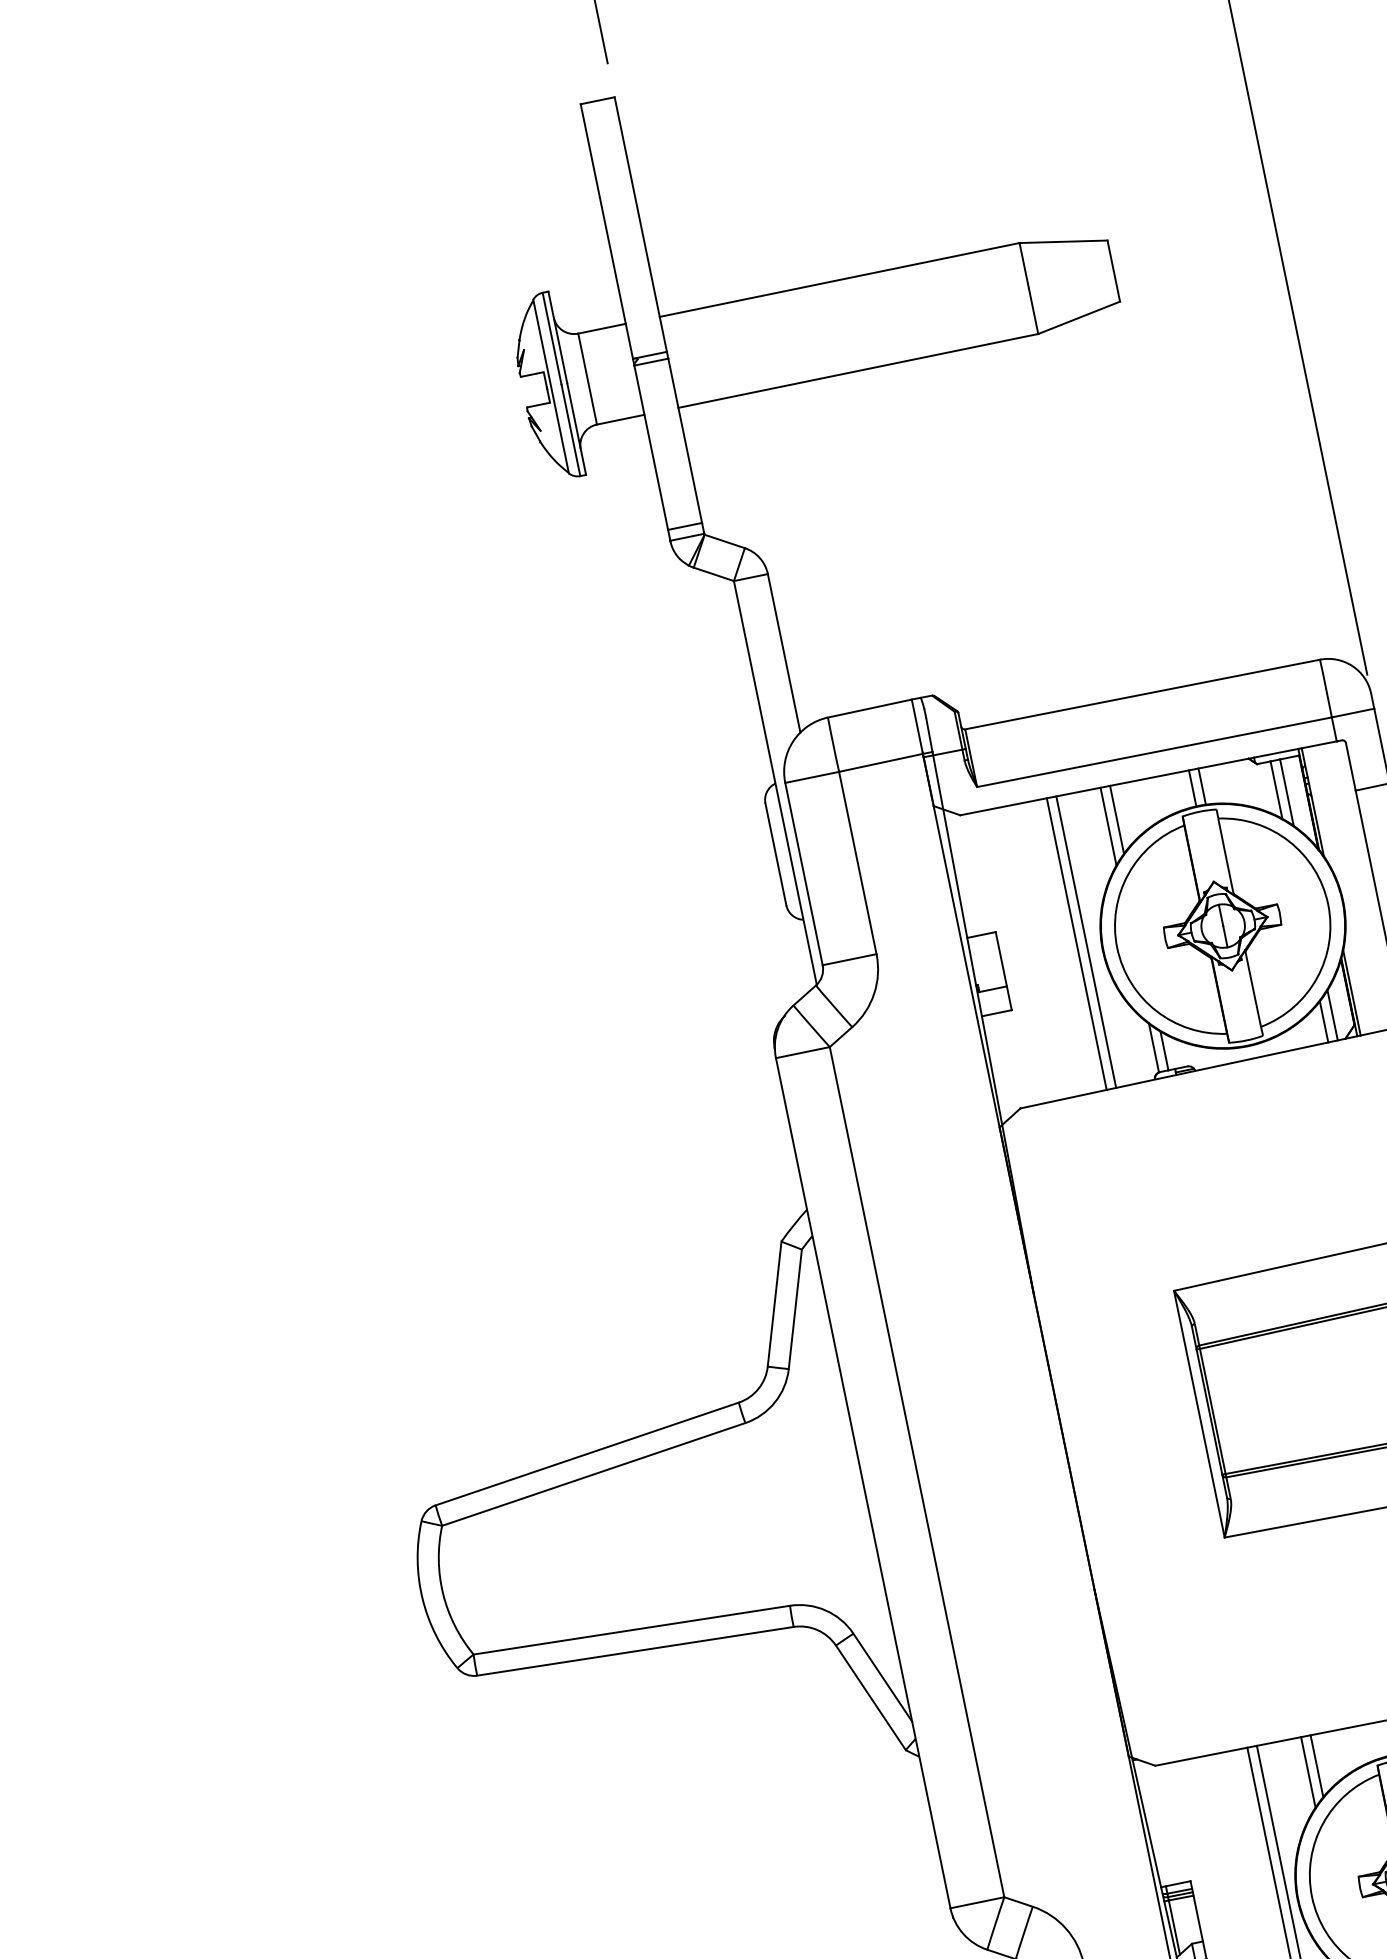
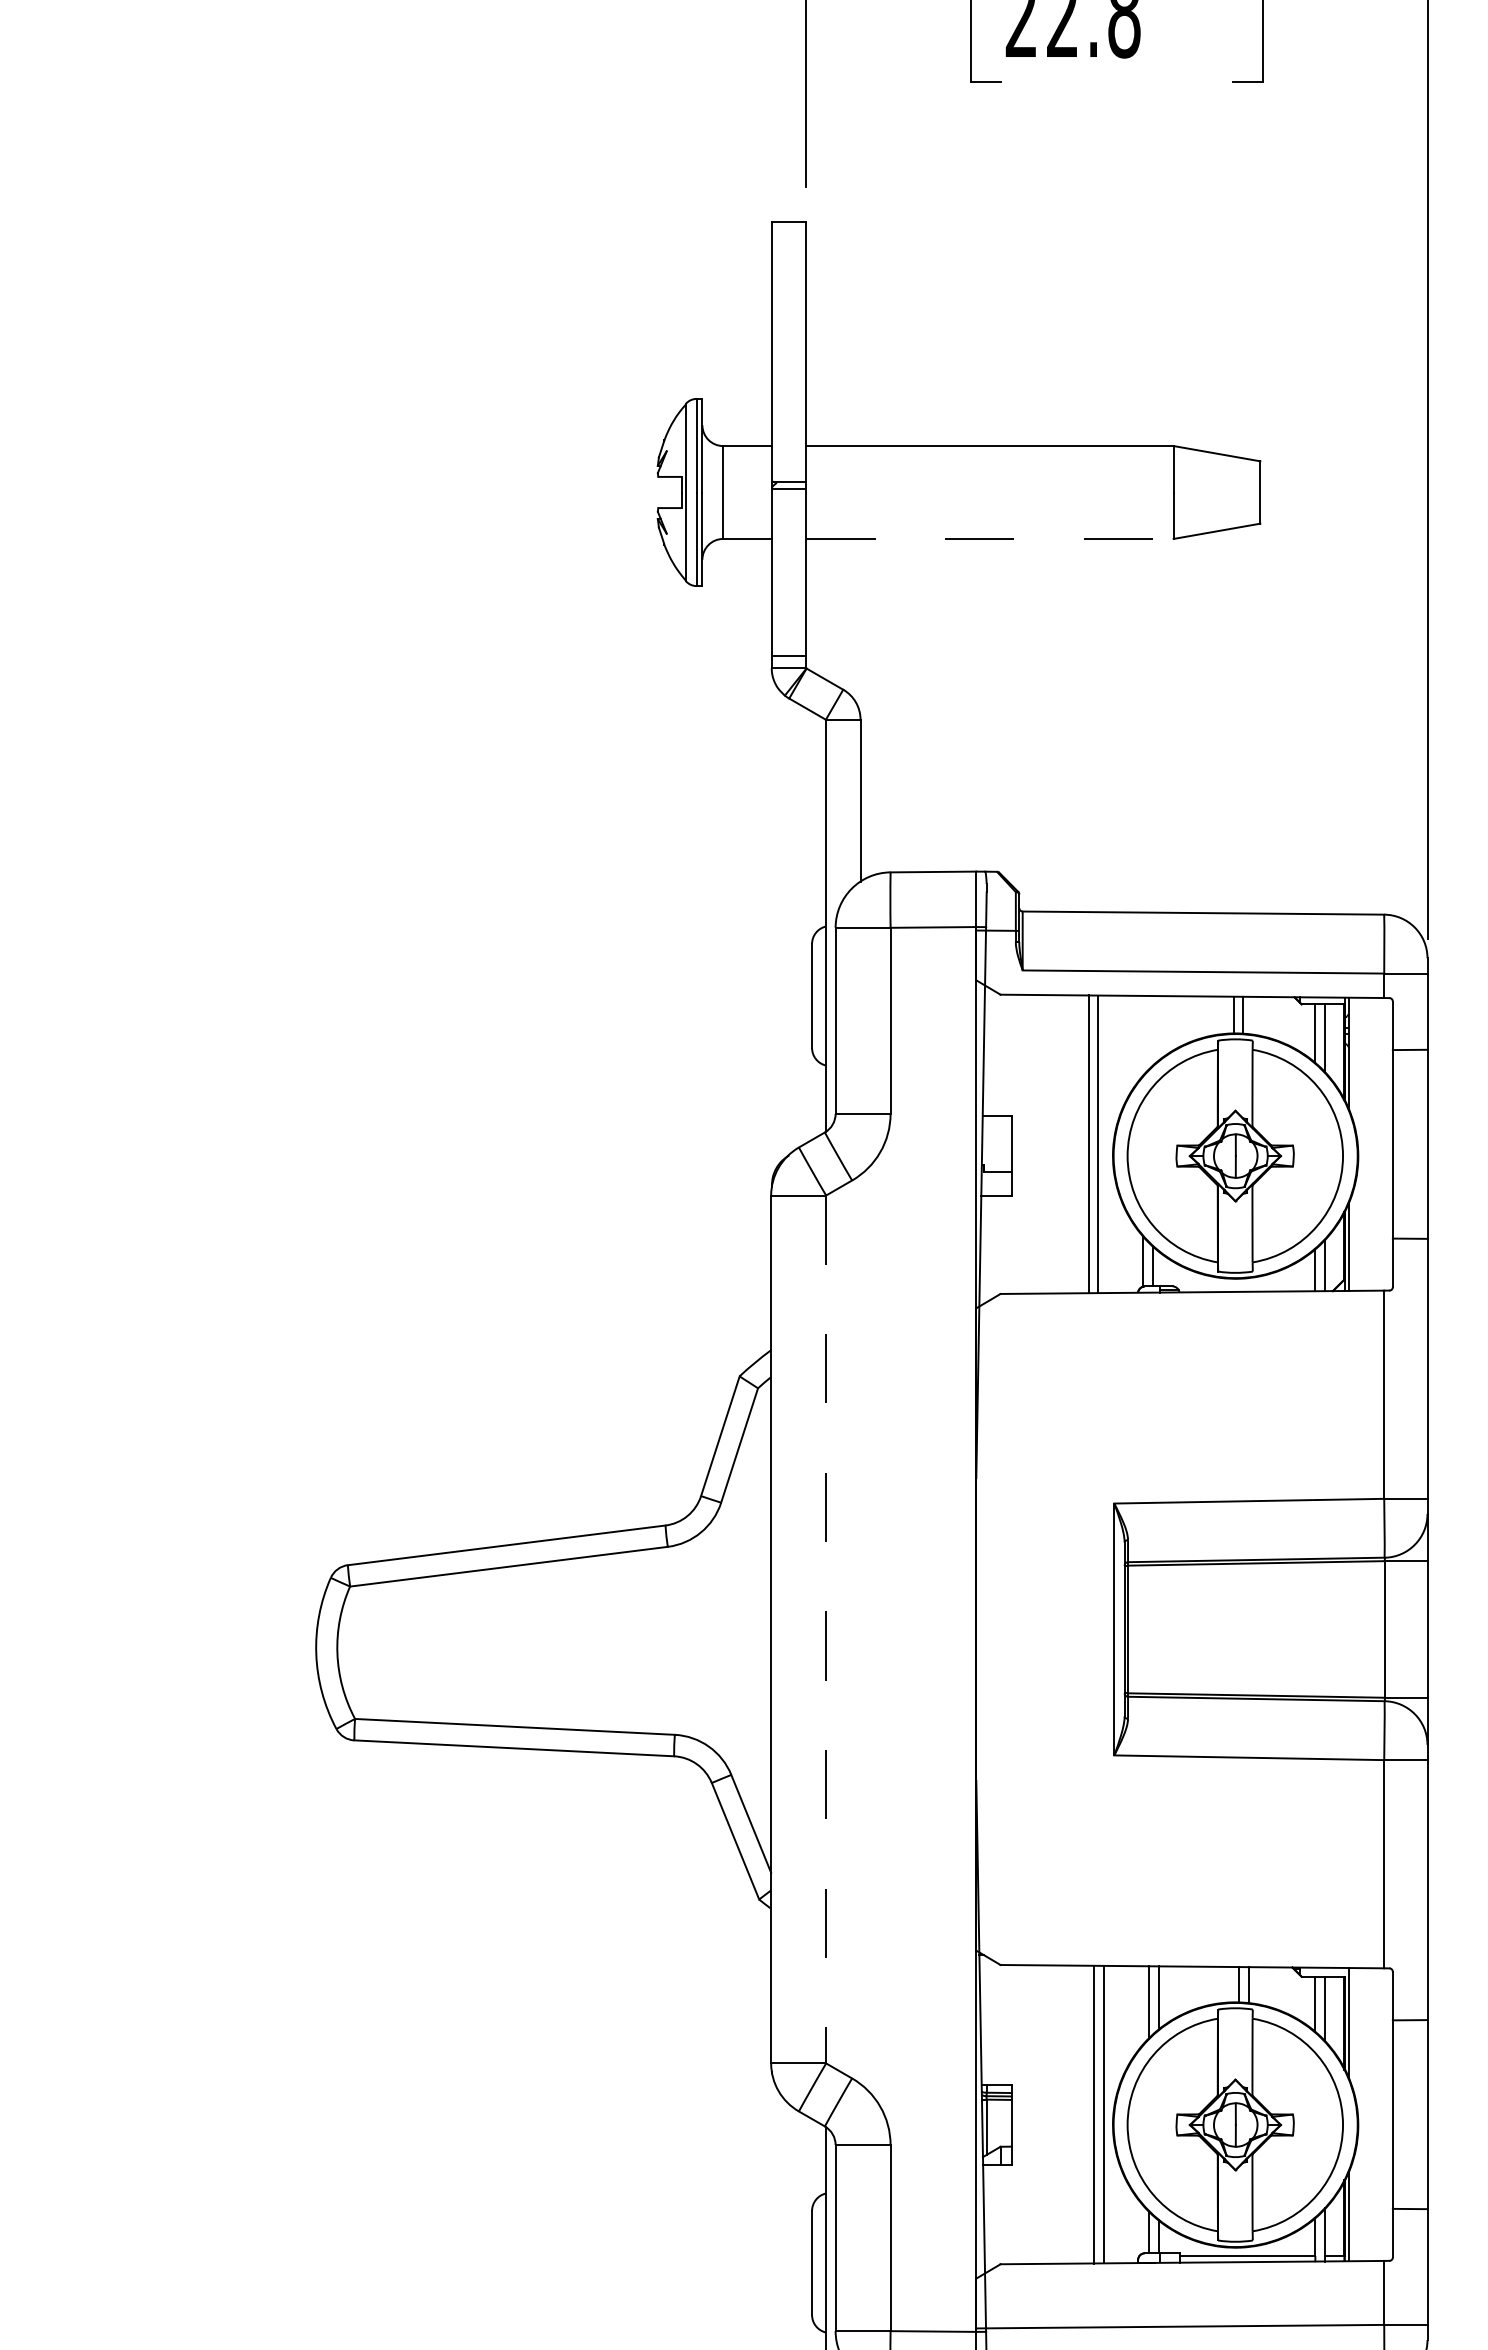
line: (858, 370) -> (990, 538), solid -> dashed
line: (1117, 819) -> (1153, 1030), removed
line: (1108, 826) -> (1143, 1035), removed
line: (917, 1472) -> (826, 1629), solid -> dashed

